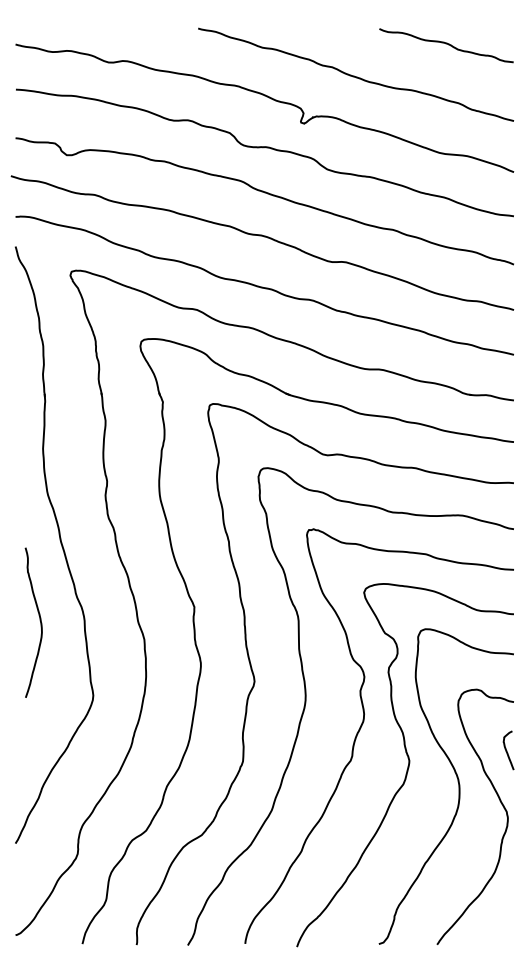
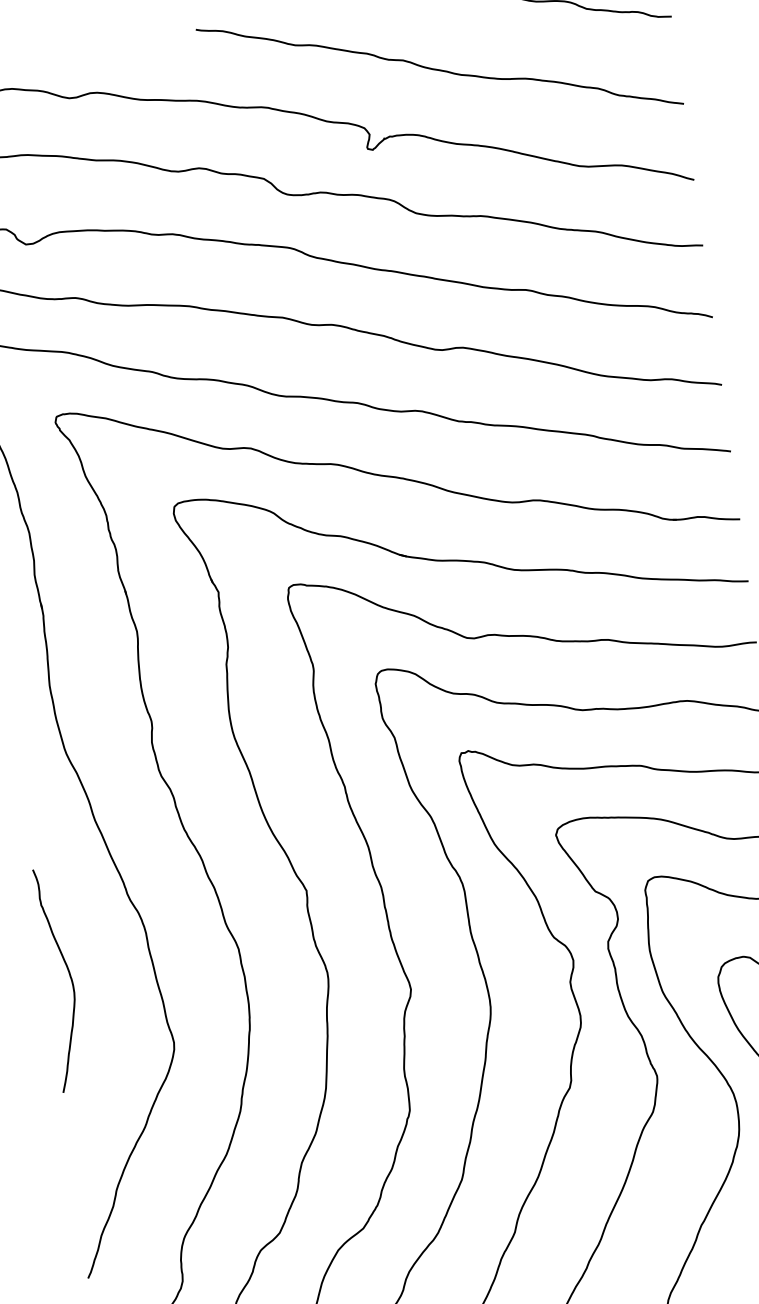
curve: (39, 620) -> (68, 975), moved

